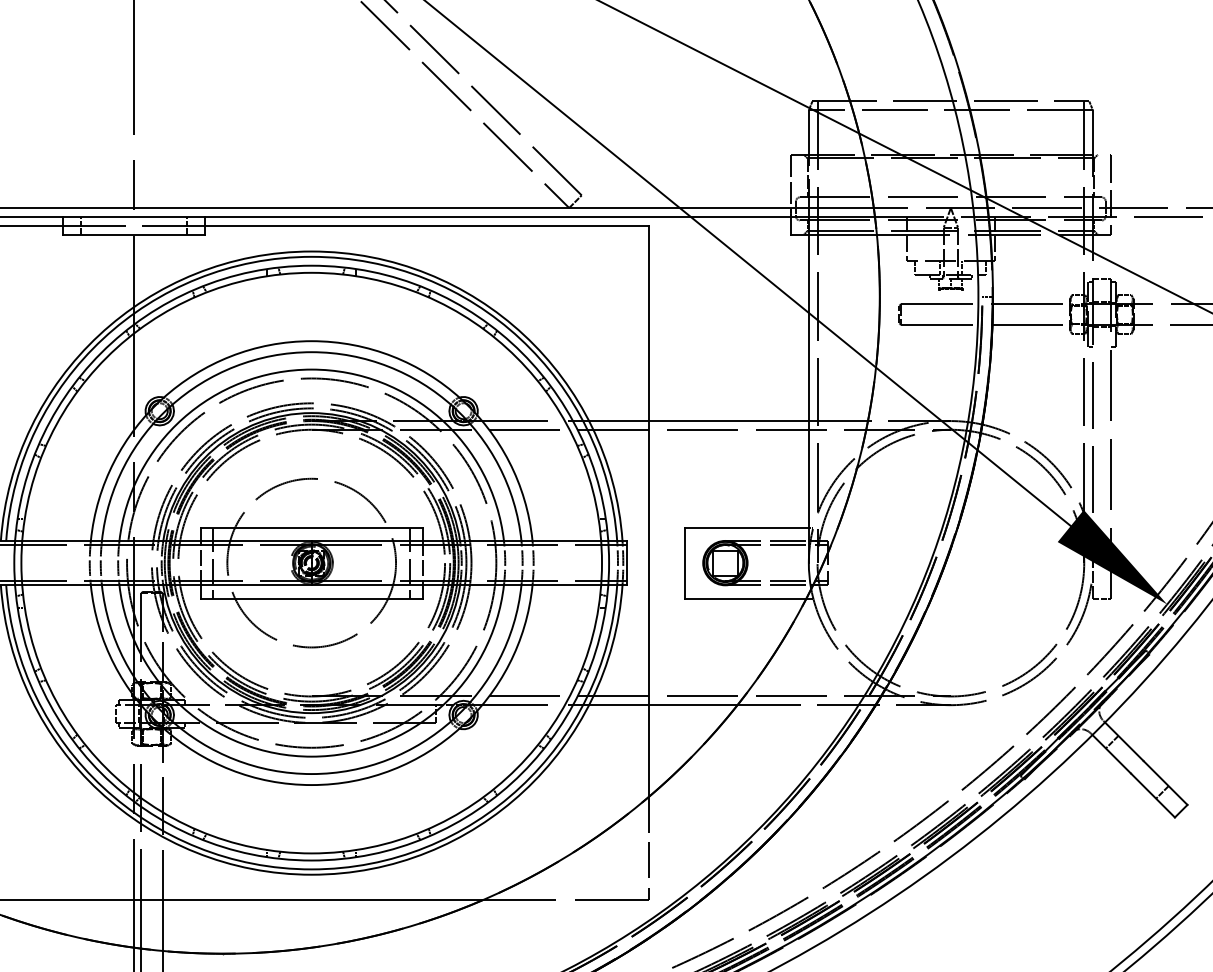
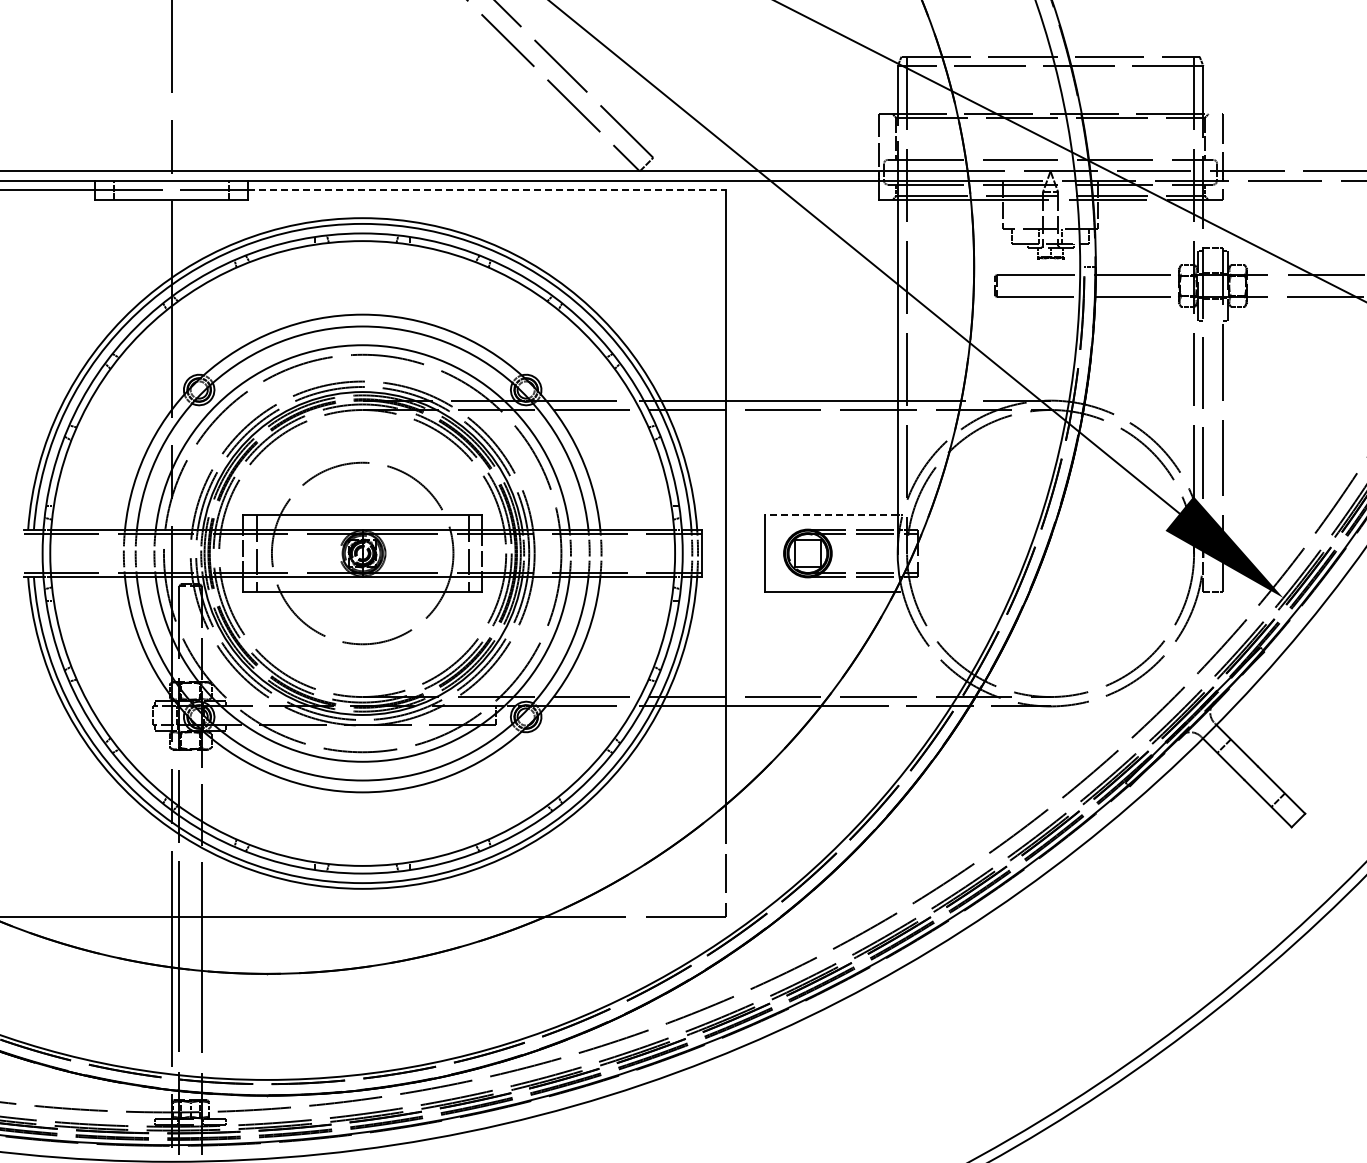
line: (426, 225) -> (486, 190), solid -> dashed
line: (746, 527) -> (830, 515), solid -> dashed

